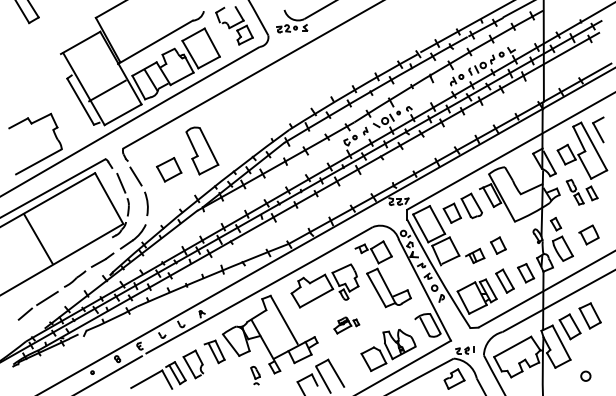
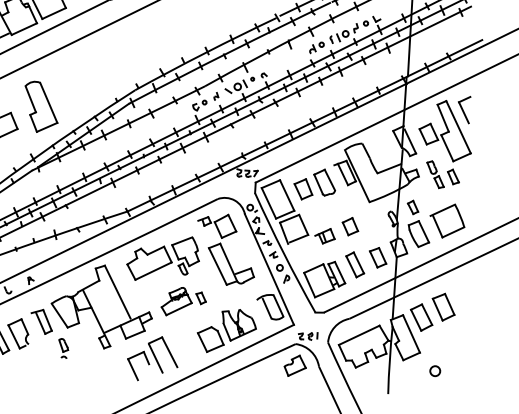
part: (588, 234) -> (447, 220), size x1.67
part: (346, 325) -> (183, 302), size x1.67
part: (255, 375) -> (63, 348), moved

